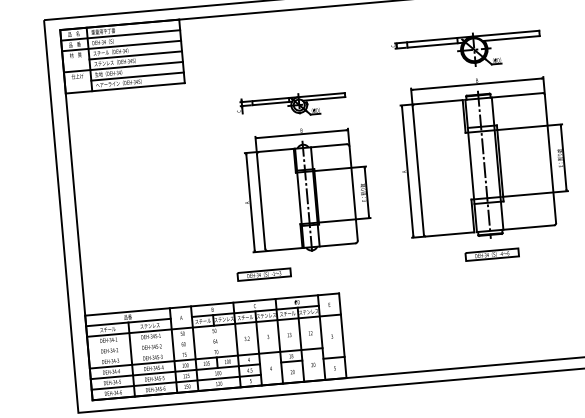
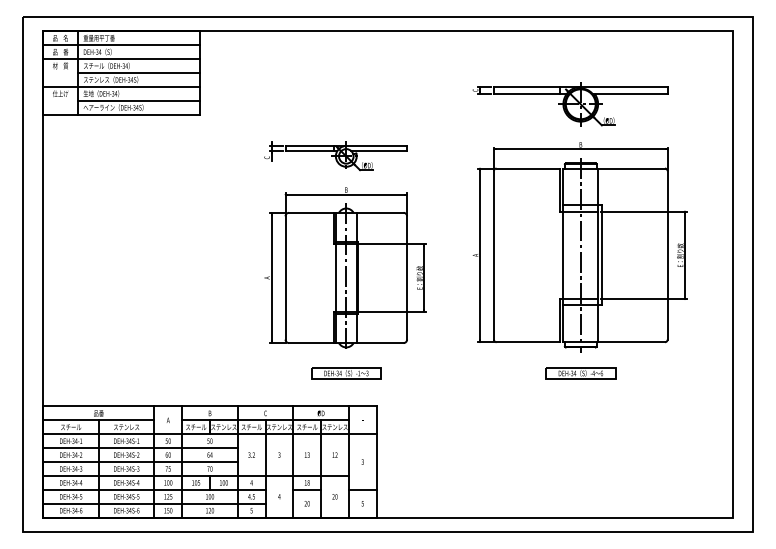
part: (264, 274) -> (346, 373), moved
line: (162, 341) -> (140, 448), added
line: (163, 351) -> (140, 462), added

